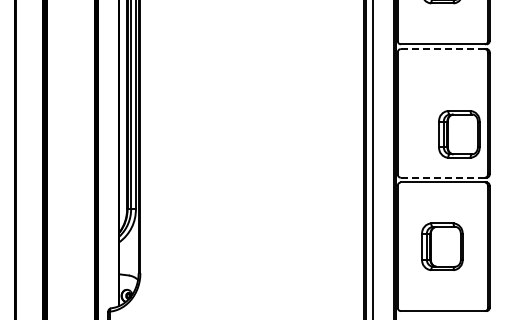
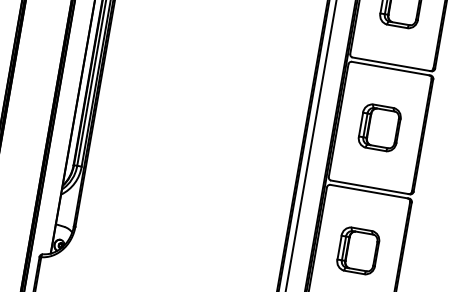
line: (442, 49) -> (390, 68), dashed -> solid
part: (459, 134) -> (379, 127), moved
line: (443, 177) -> (370, 187), dashed -> solid

